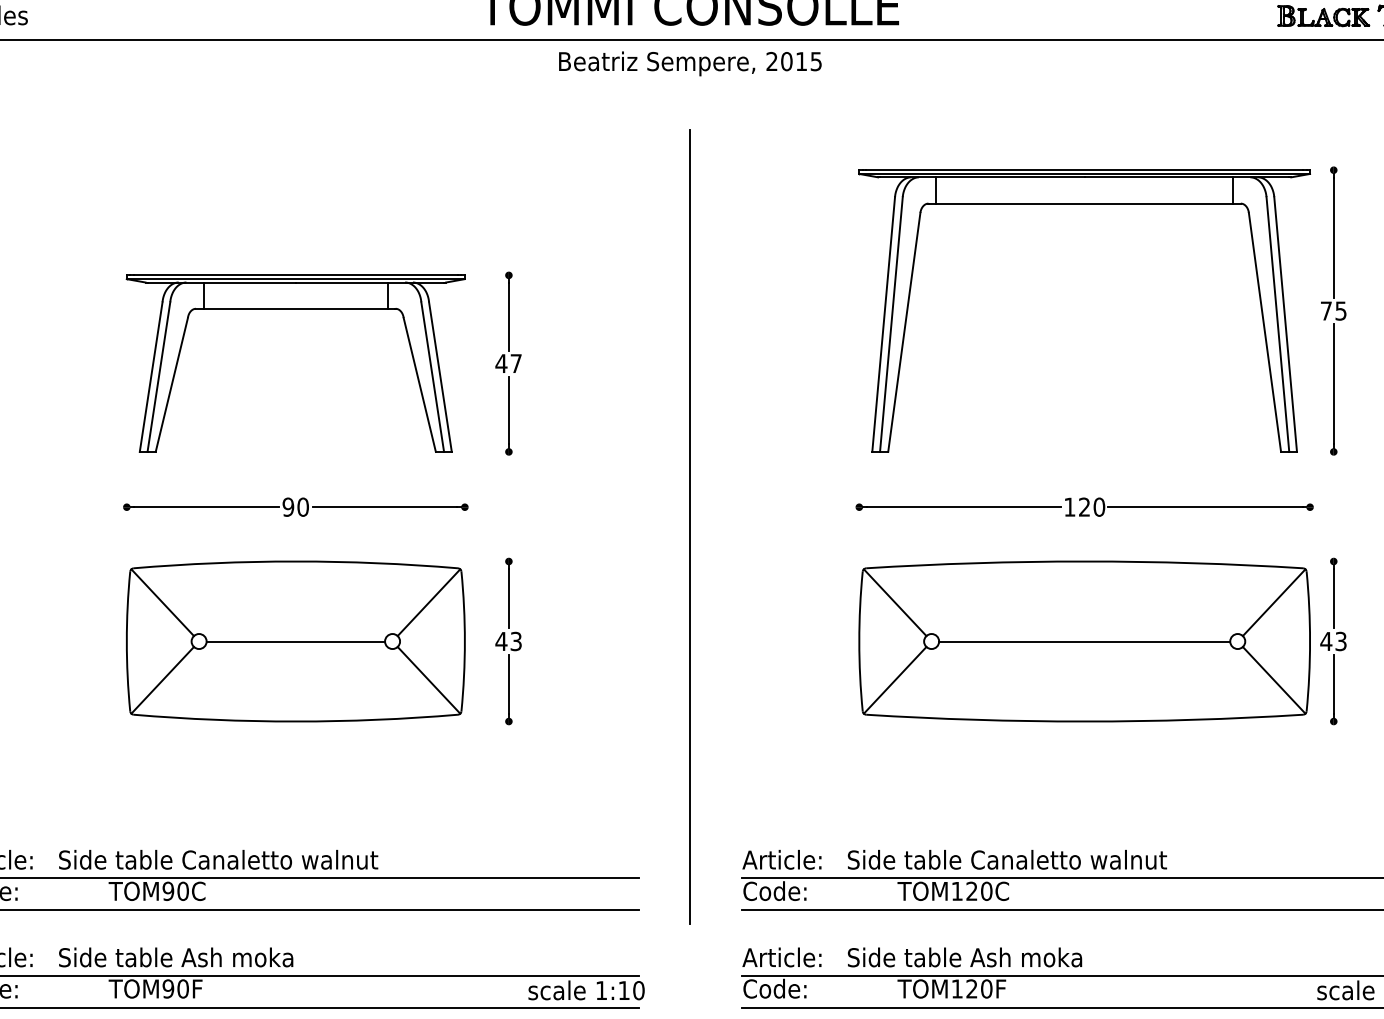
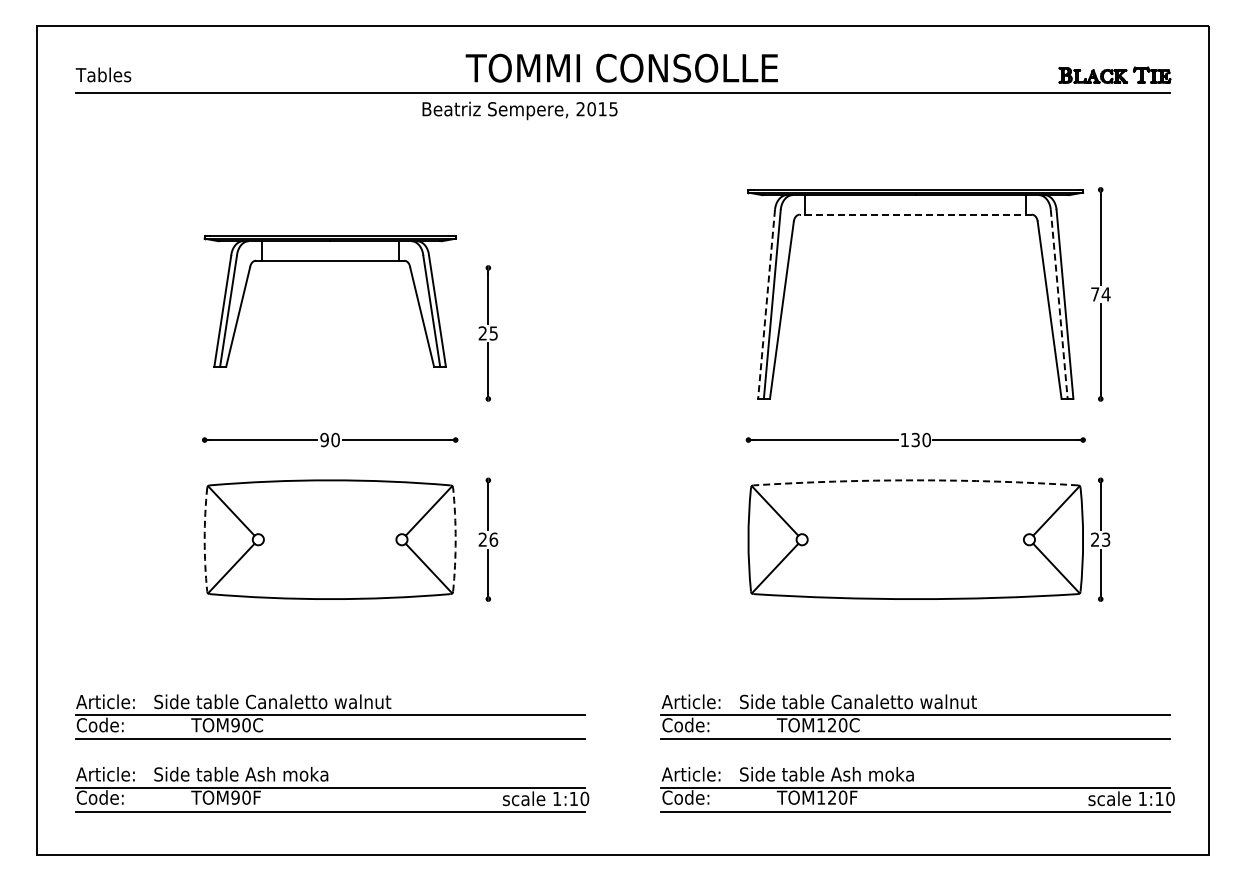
text: (689, 63) -> (519, 110), moved
line: (1084, 203) -> (915, 214), solid -> dashed
part: (294, 309) -> (329, 261), moved
text: (1340, 311) -> (1105, 294), 75 -> 74
line: (883, 324) -> (766, 304), solid -> dashed
line: (1278, 324) -> (1059, 304), solid -> dashed
text: (507, 363) -> (487, 333), 47 -> 25
text: (1084, 507) -> (915, 440), 120 -> 130
line: (689, 526) -> (622, 454), removed
arc: (1084, 561) -> (915, 480), solid -> dashed
arc: (126, 641) -> (204, 539), solid -> dashed
line: (294, 641) -> (329, 539), removed
arc: (464, 641) -> (455, 539), solid -> dashed
text: (509, 641) -> (488, 539), 43 -> 26
line: (1084, 641) -> (915, 539), removed
text: (1325, 641) -> (1094, 539), 43 -> 23

